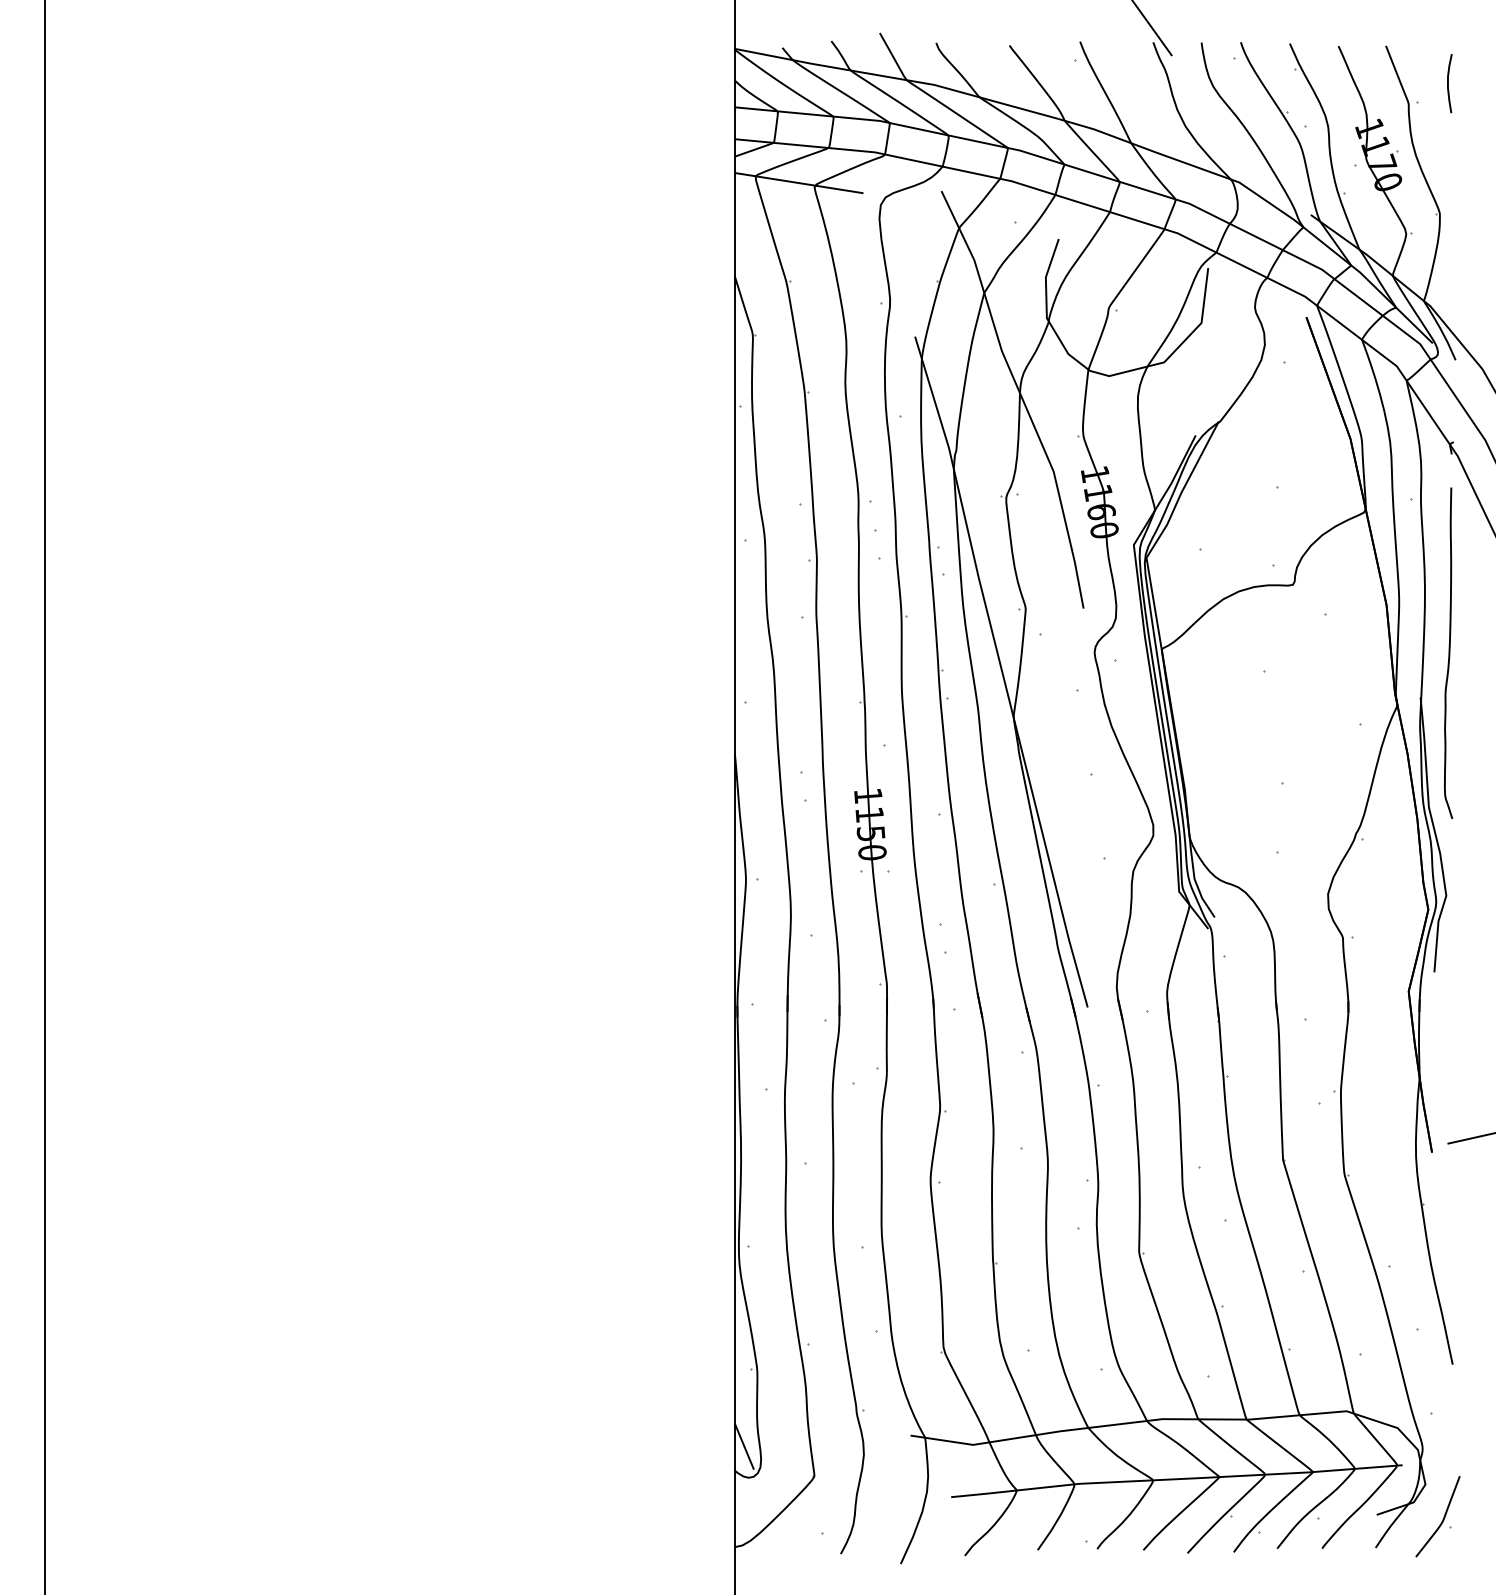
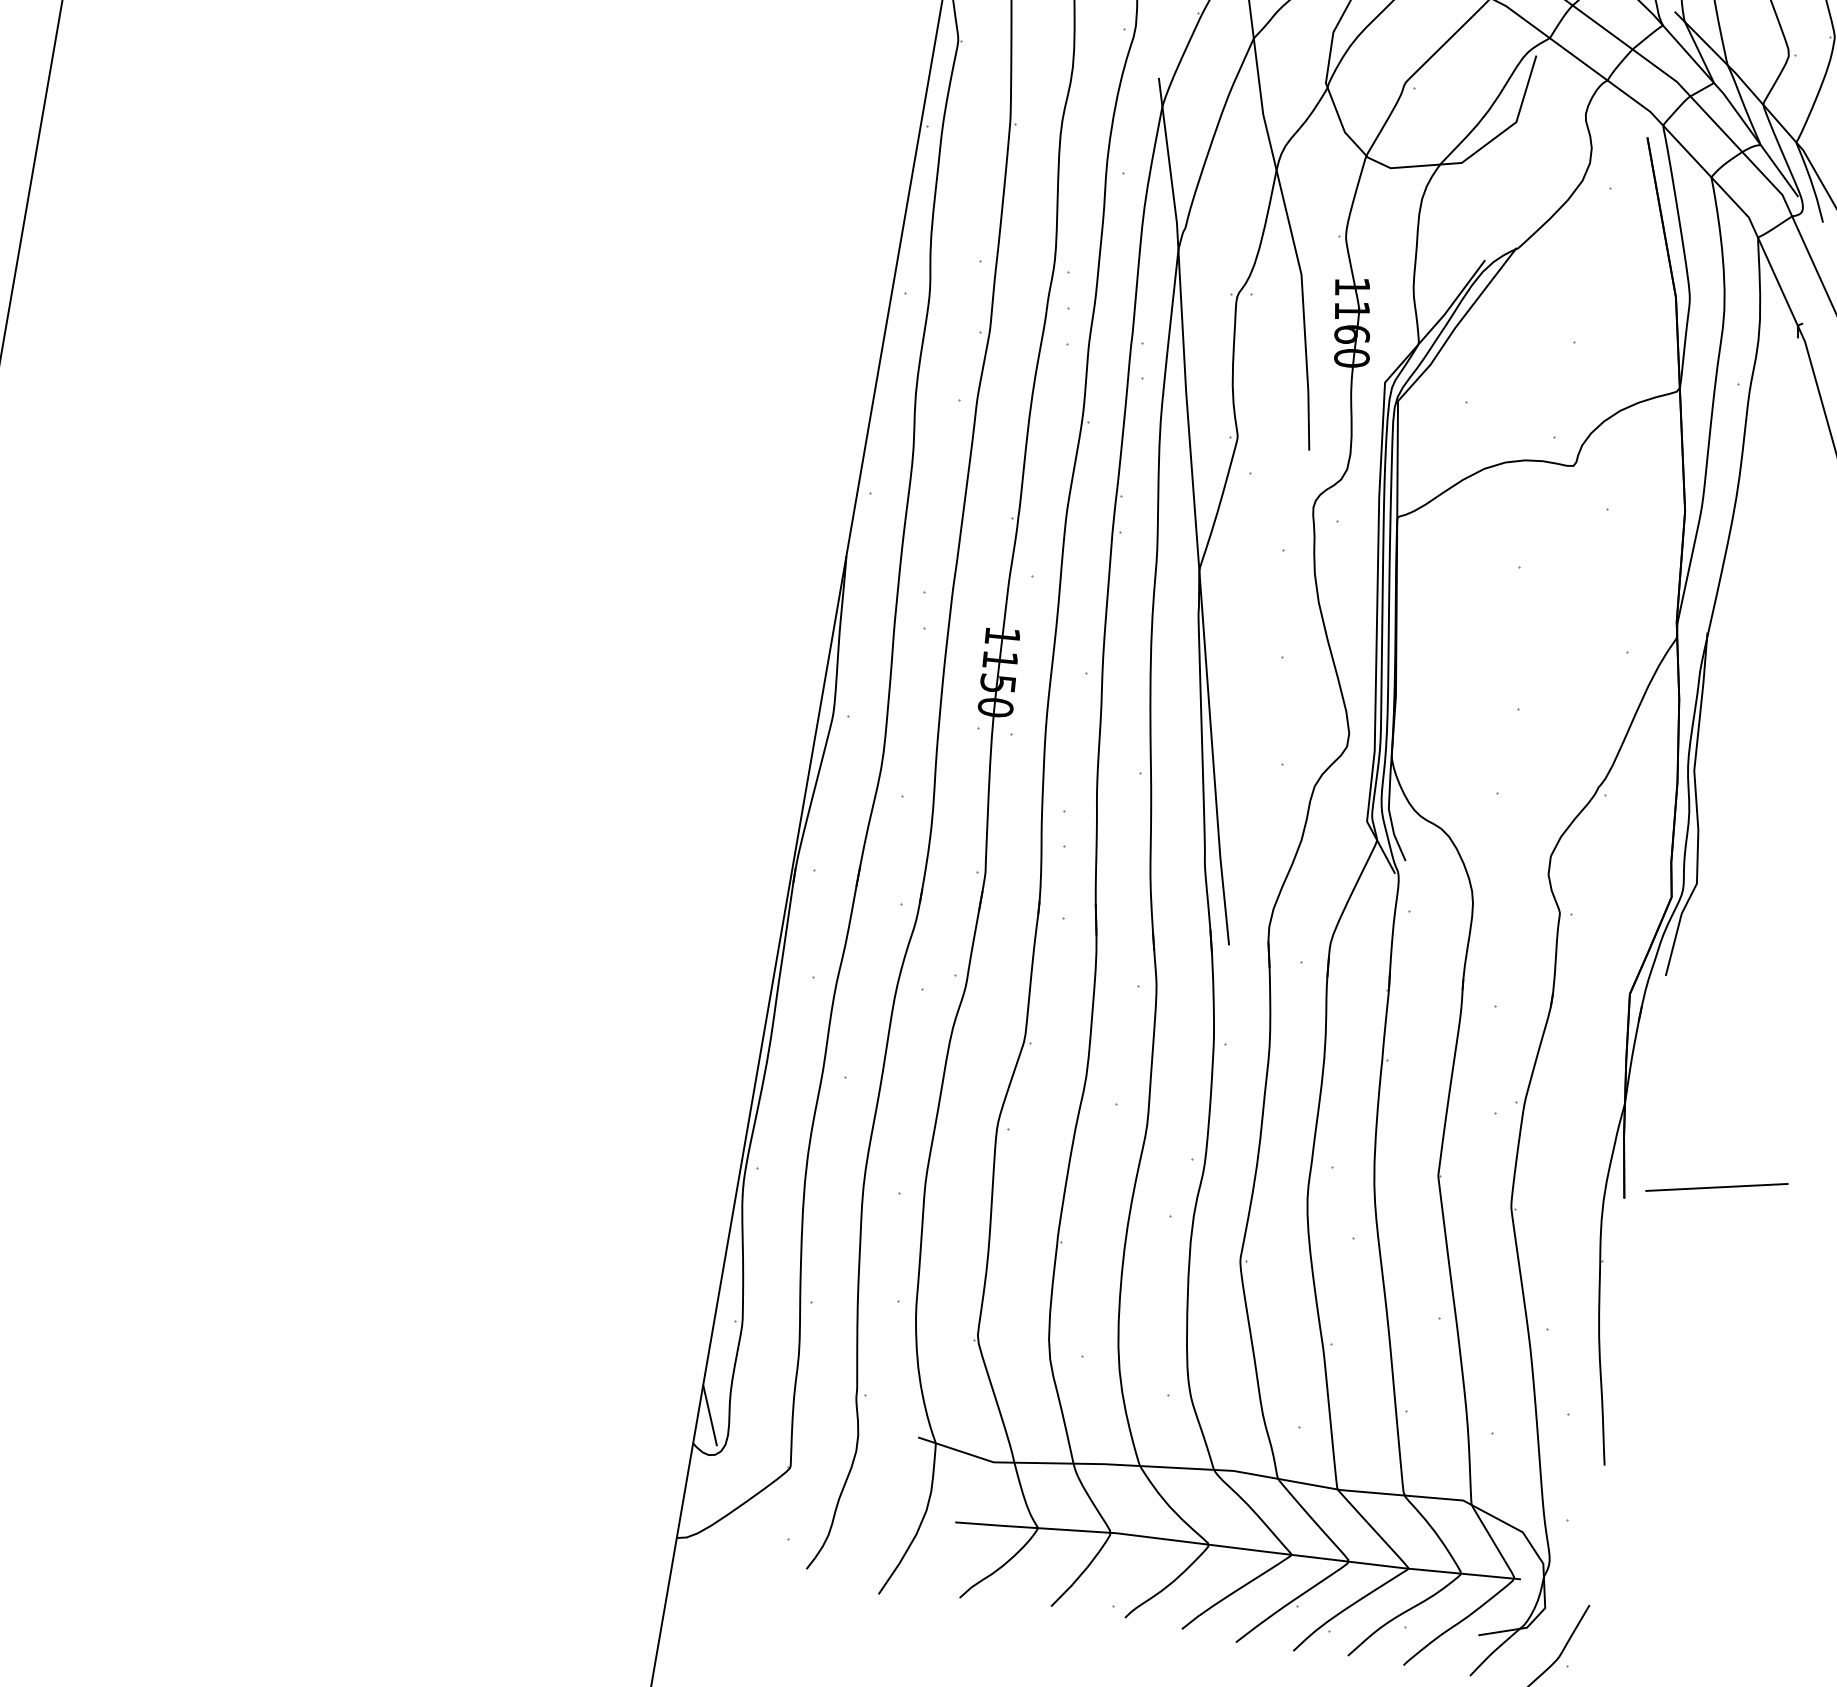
curve: (1448, 653) -> (1751, 584), removed

